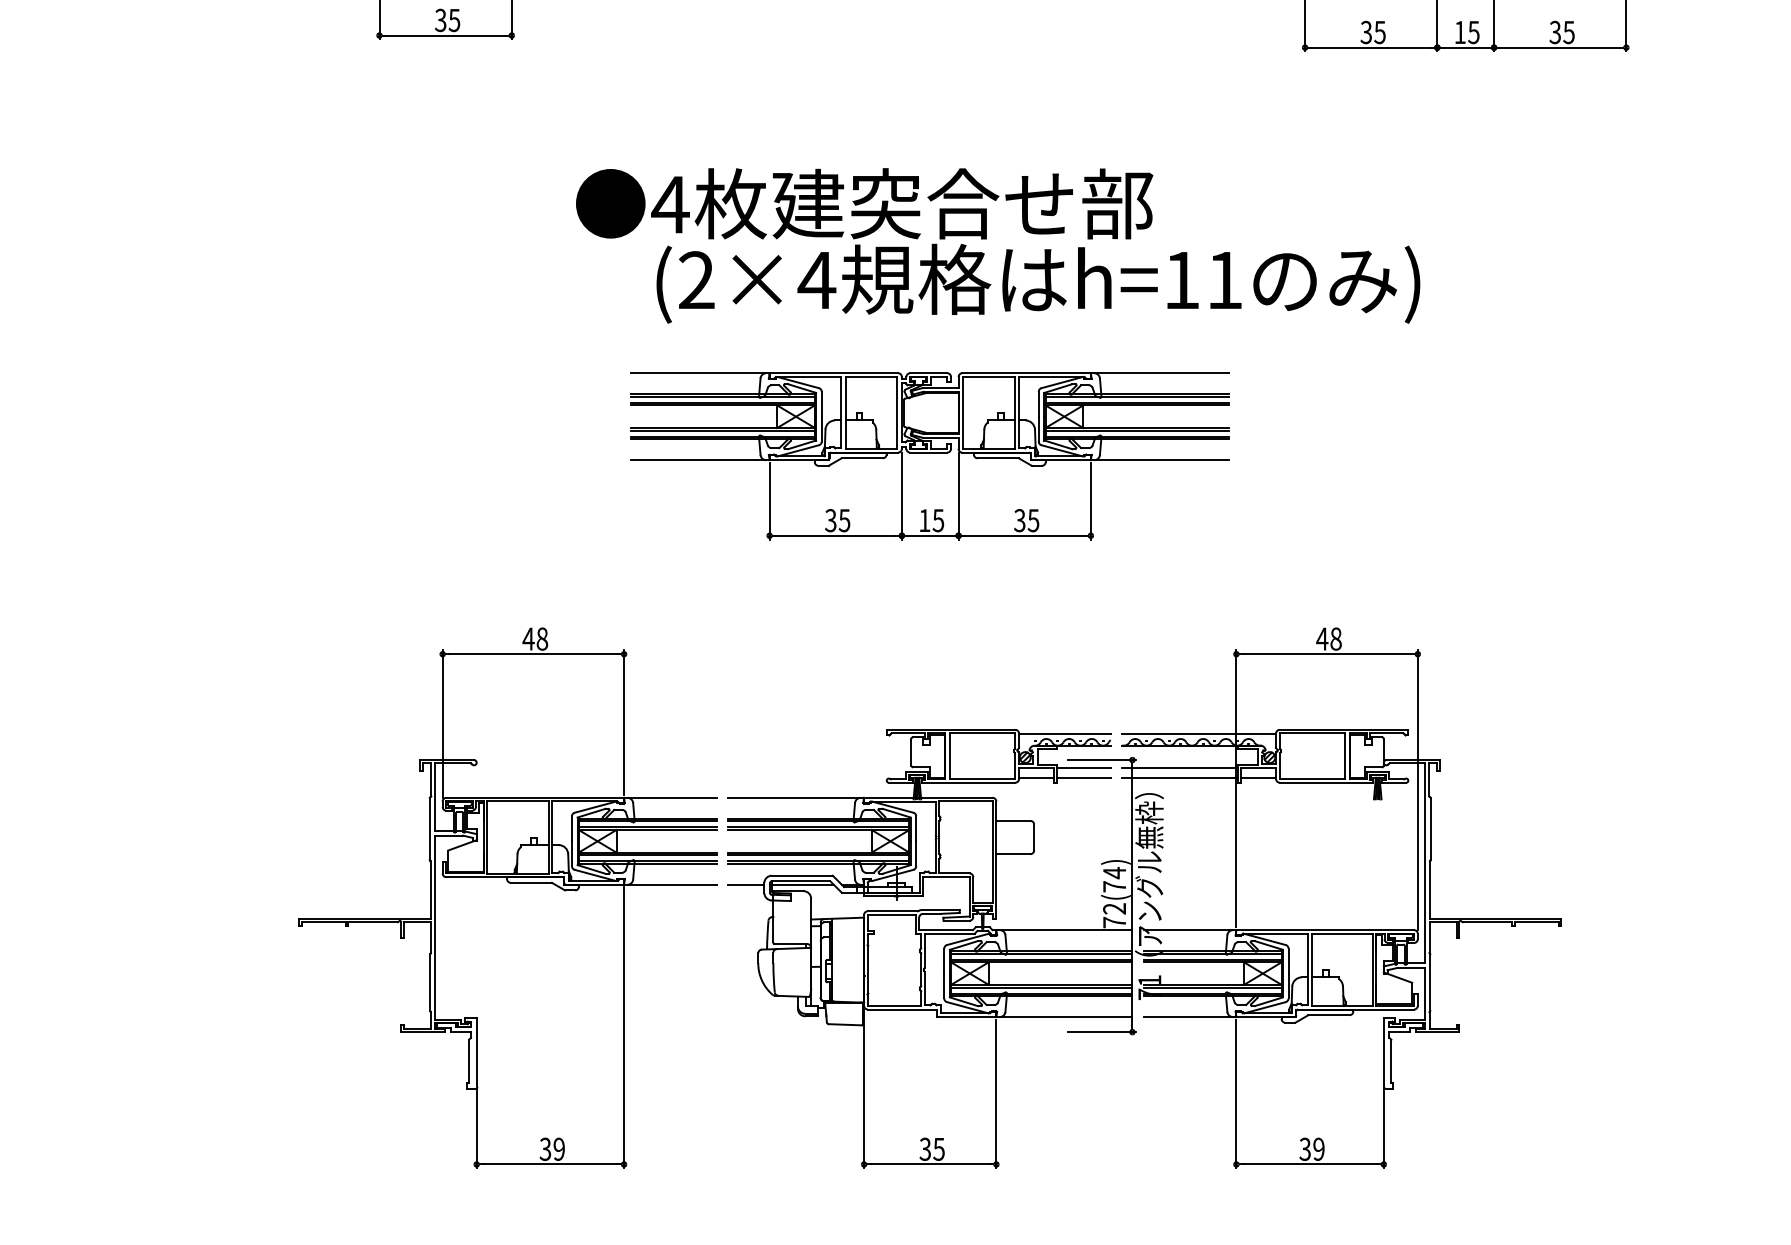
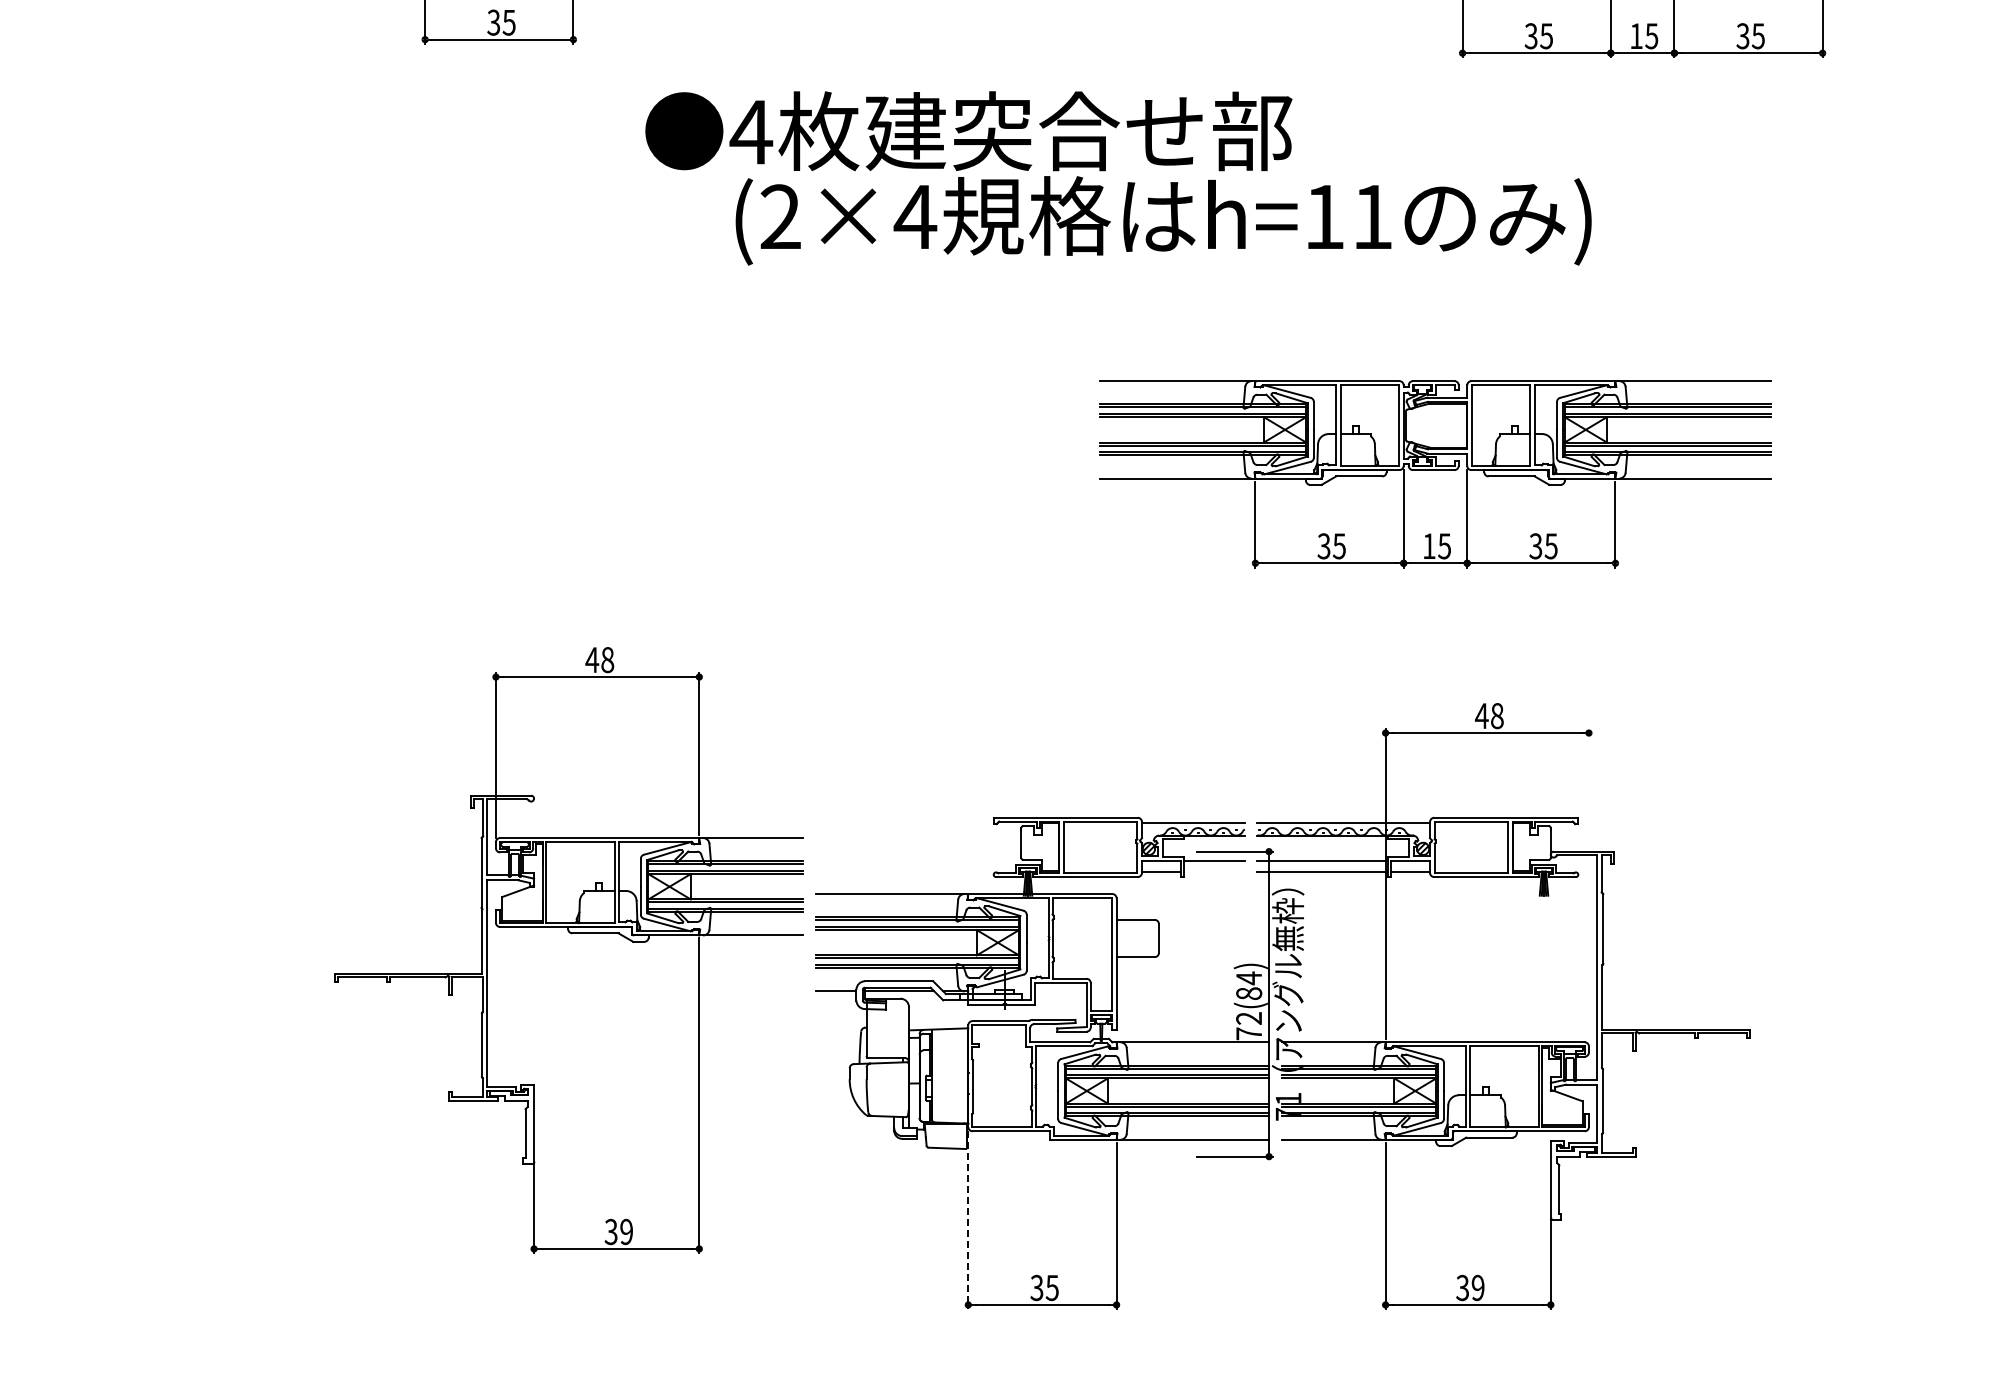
text: (998, 245) -> (1118, 178), moved
part: (930, 456) -> (1435, 474), moved
line: (1083, 777) -> (1214, 871), removed
line: (1417, 790) -> (1588, 885), removed
text: (1114, 886) -> (1249, 993), 72(74) -> 72(84)
part: (507, 898) -> (568, 950), moved
line: (864, 1089) -> (968, 1220), solid -> dashed

